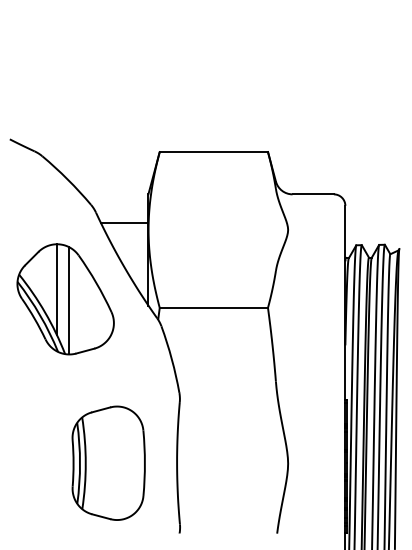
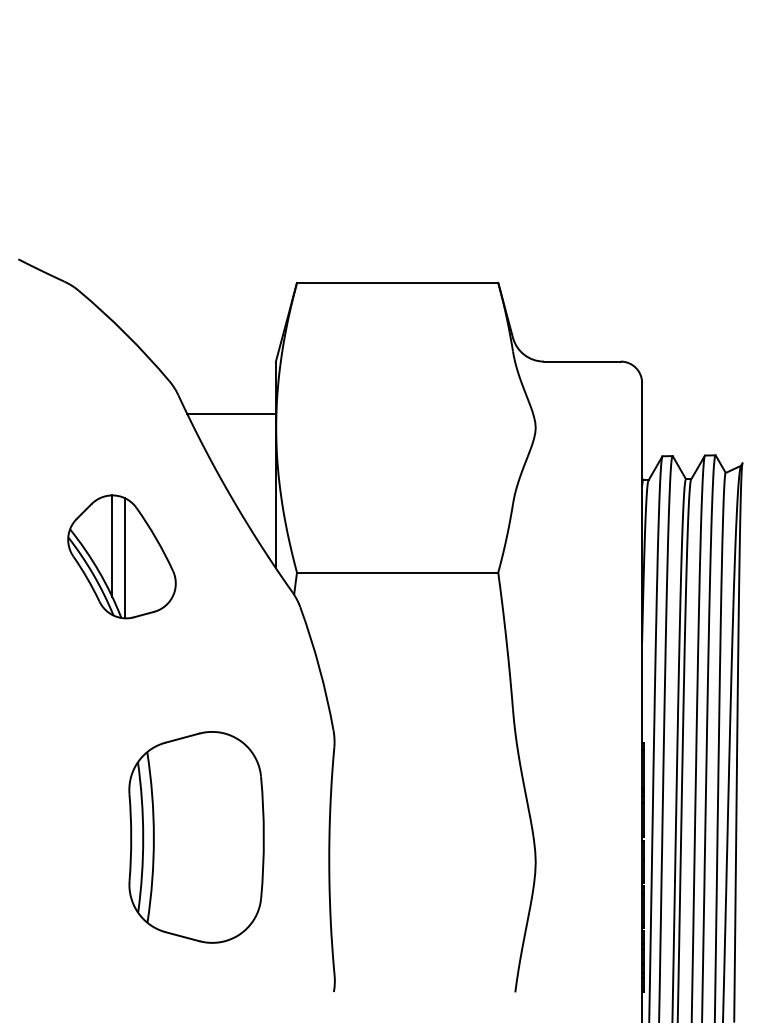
part: (65, 299) -> (121, 557), size x0.6
part: (108, 462) -> (196, 835), moved

